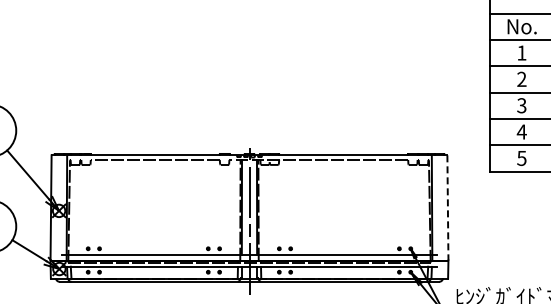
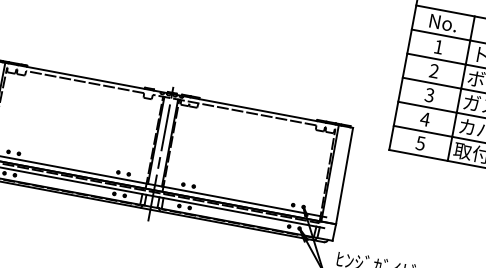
line: (447, 207) -> (344, 175), dashed -> solid

